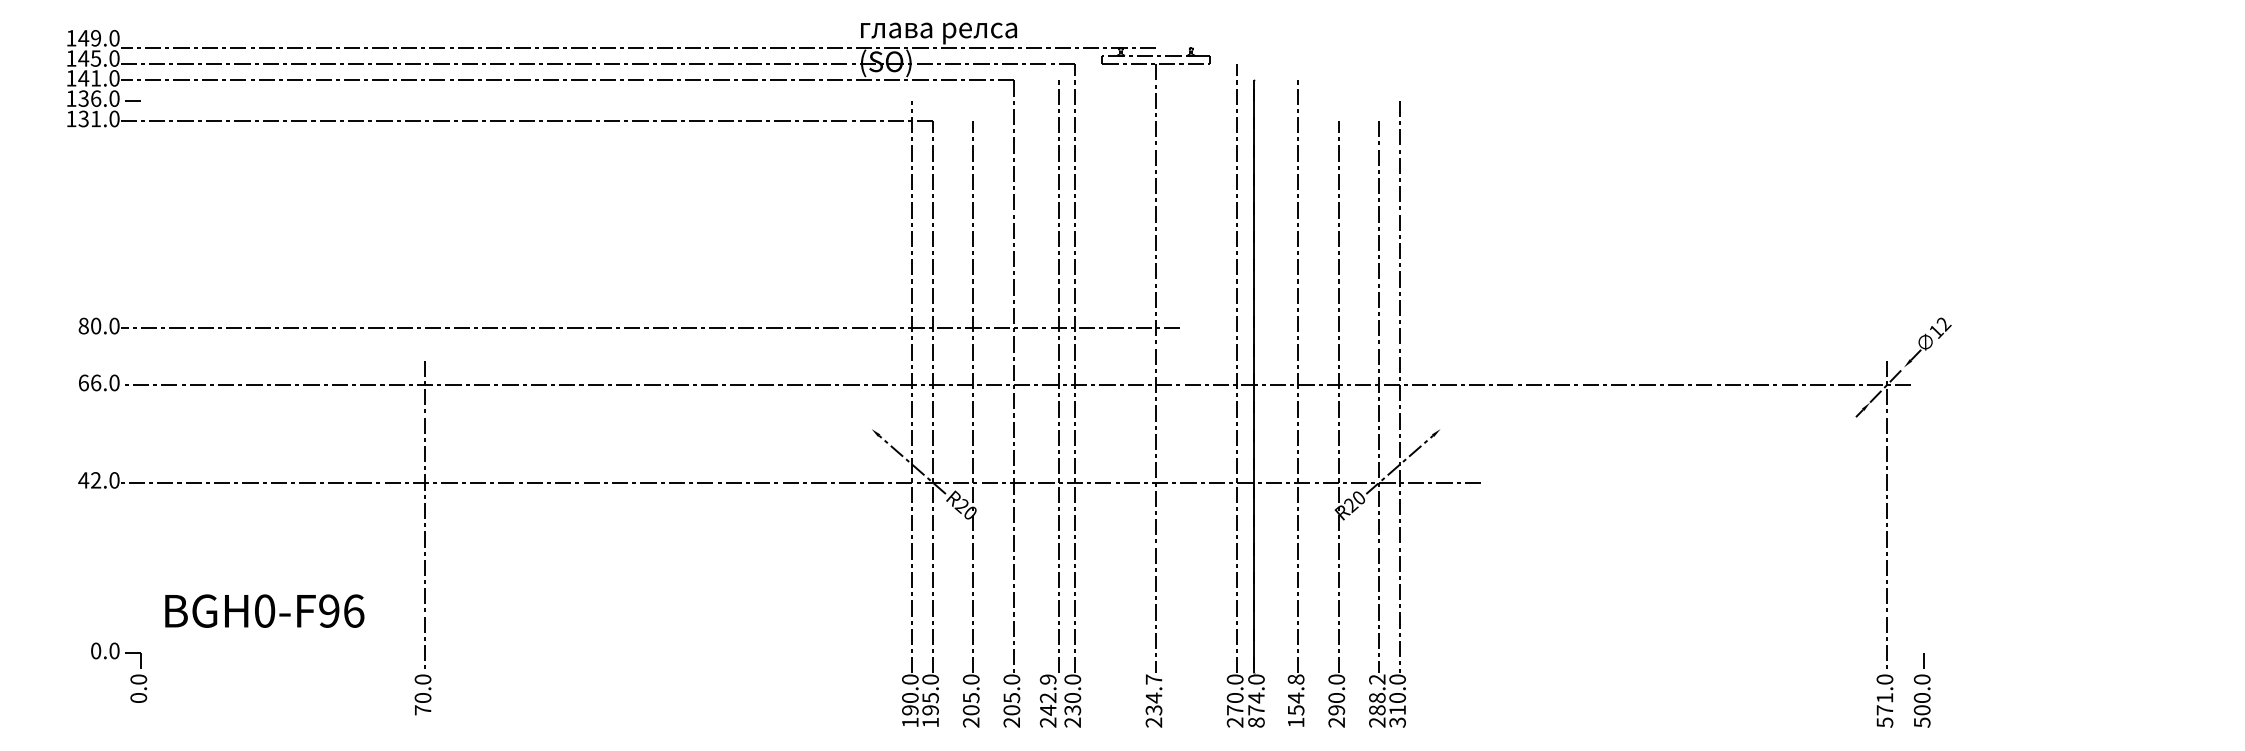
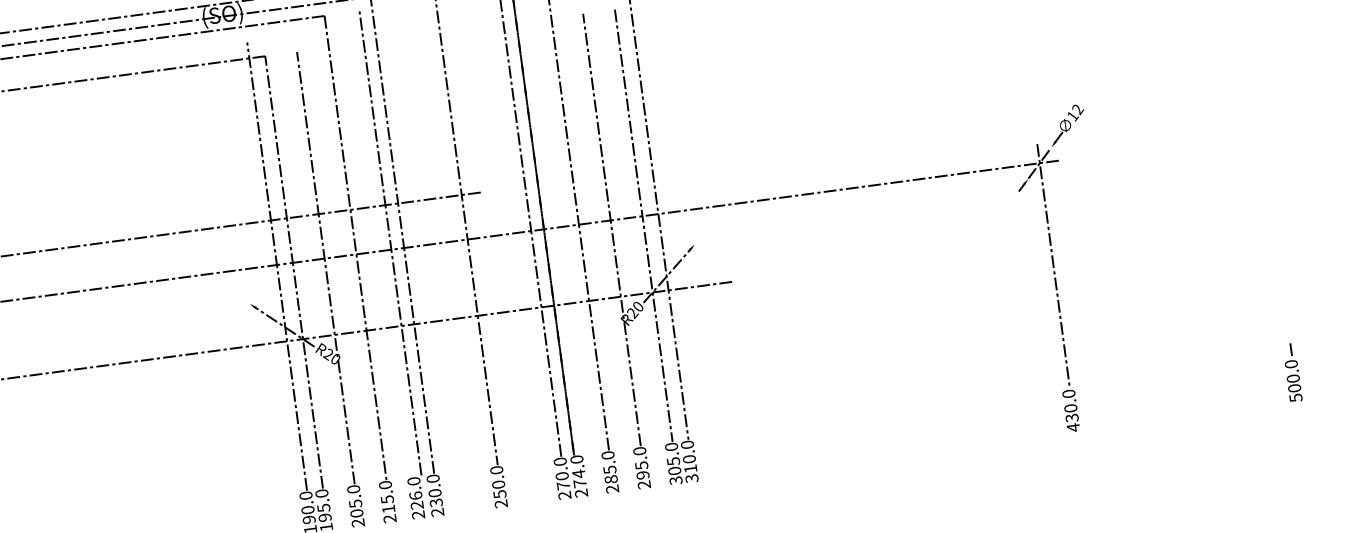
part: (1921, 690) -> (1292, 372), moved
text: (1047, 694) -> (414, 493), 242.9 -> 226.0
text: (1153, 694) -> (497, 482), 234.7 -> 250.0
text: (1336, 698) -> (641, 466), 290.0 -> 295.0
text: (1295, 700) -> (609, 471), 154.8 -> 285.0
text: (1377, 700) -> (673, 463), 288.2 -> 305.0
text: (1011, 710) -> (388, 509), 205.0 -> 215.0
text: (1884, 710) -> (1071, 418), 571.0 -> 430.0
text: (1256, 722) -> (581, 493), 874.0 -> 274.0

